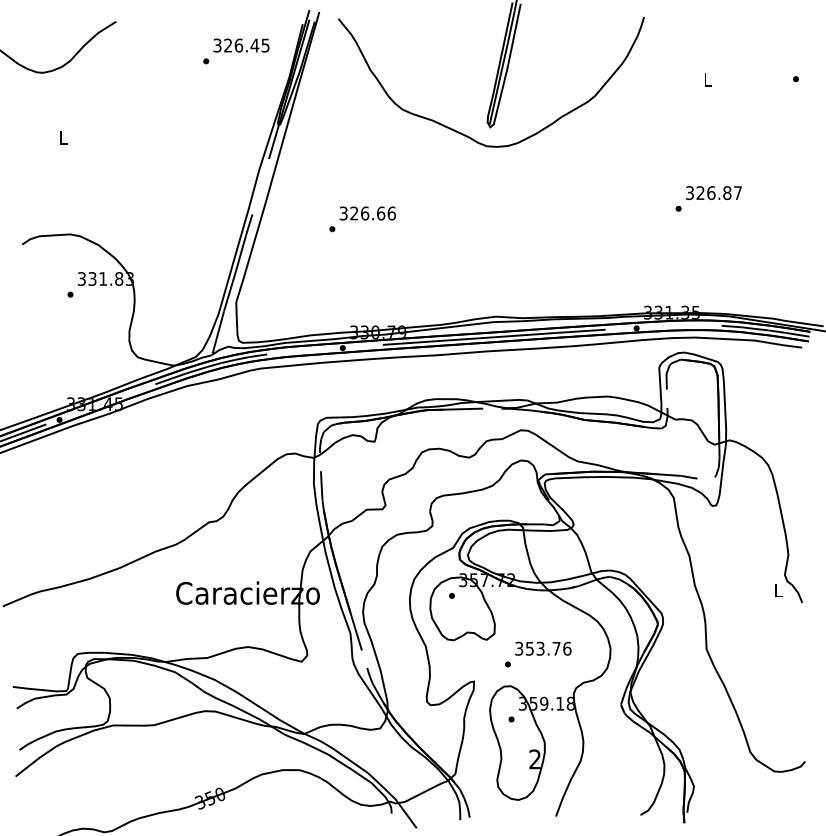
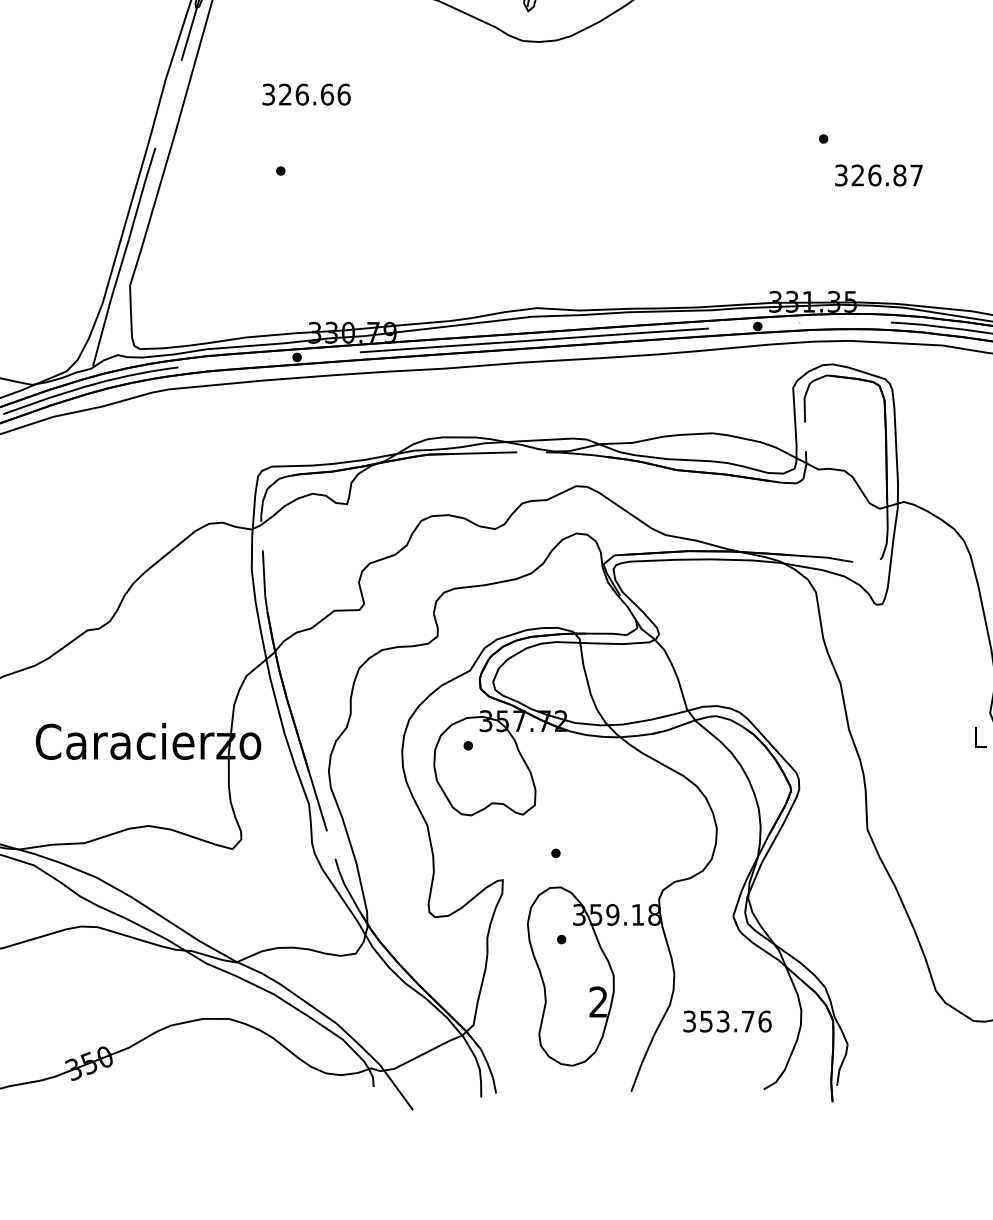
text: (713, 193) -> (878, 176), moved
text: (367, 213) -> (306, 94), moved
text: (543, 648) -> (727, 1021), moved

